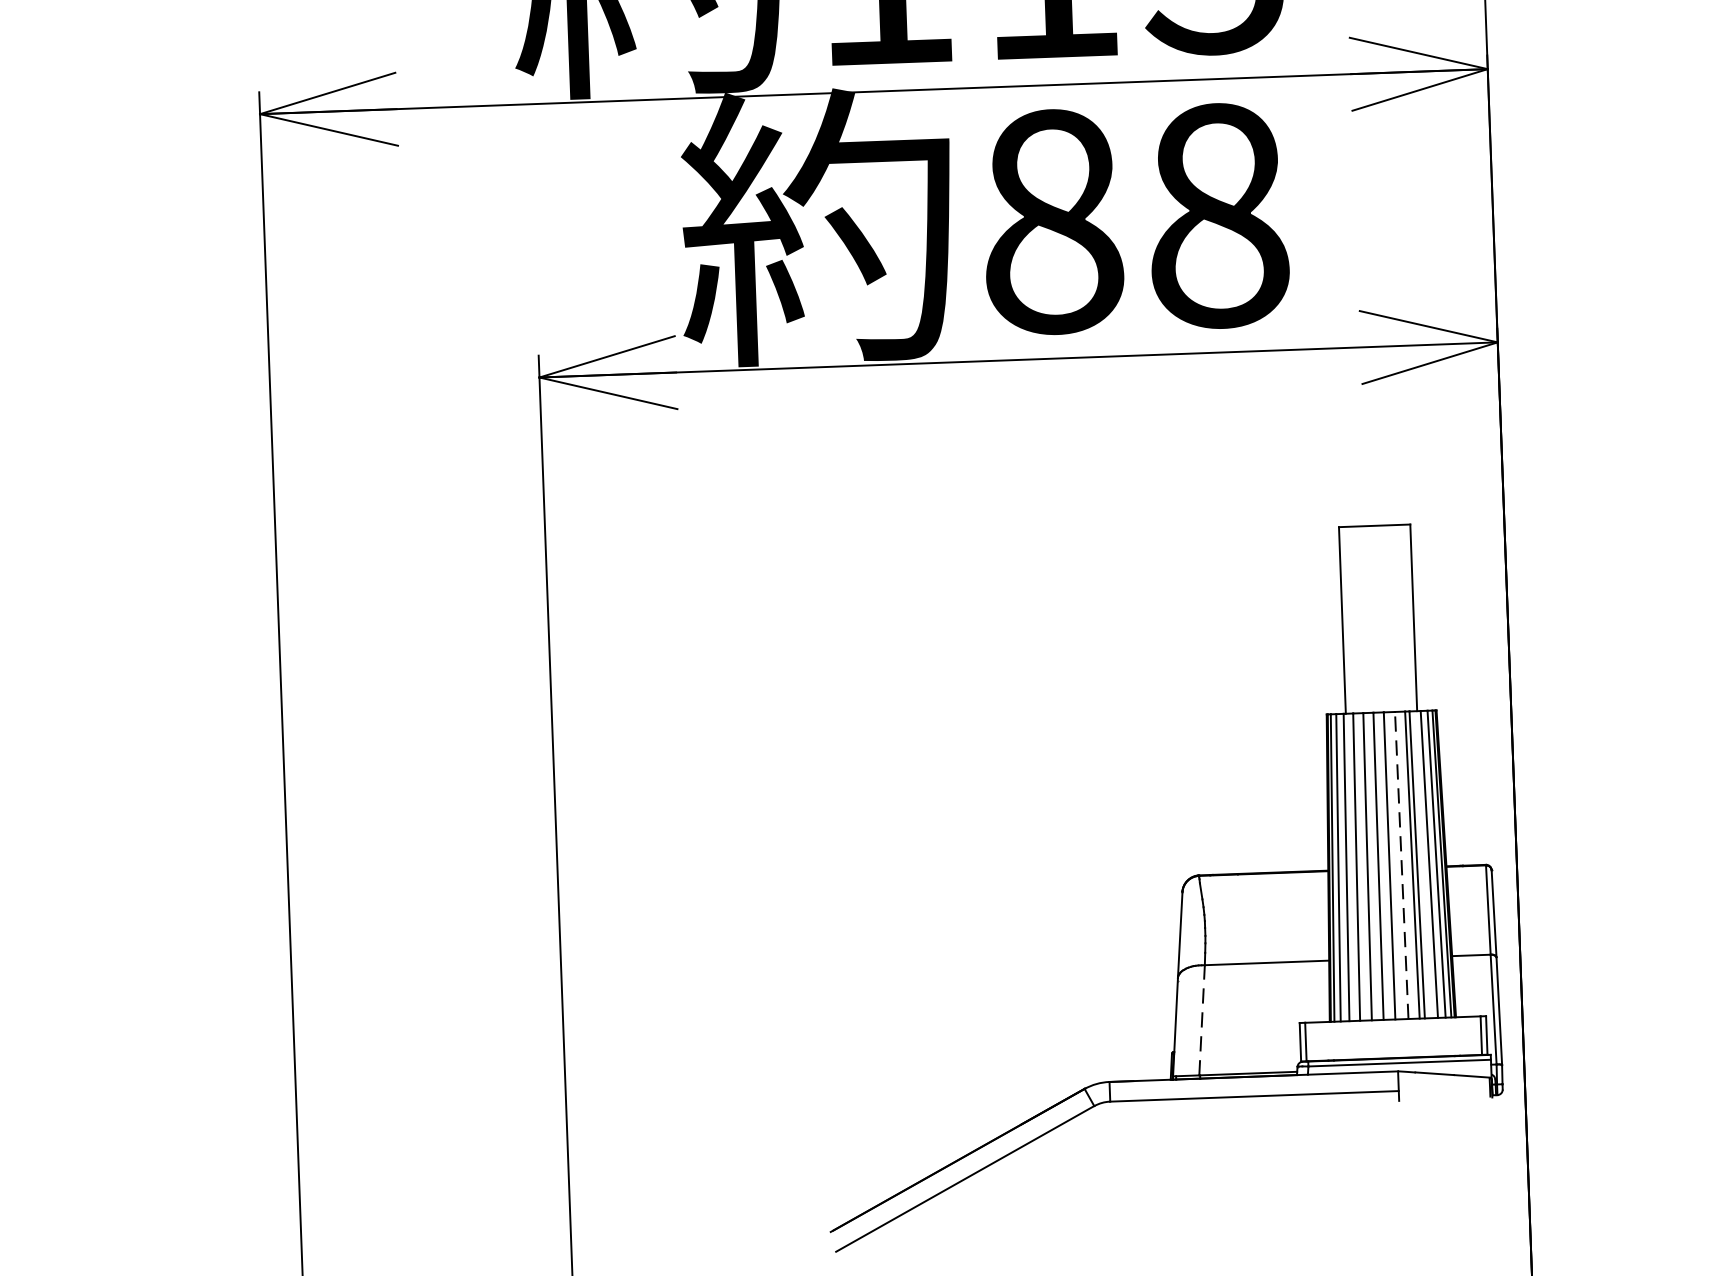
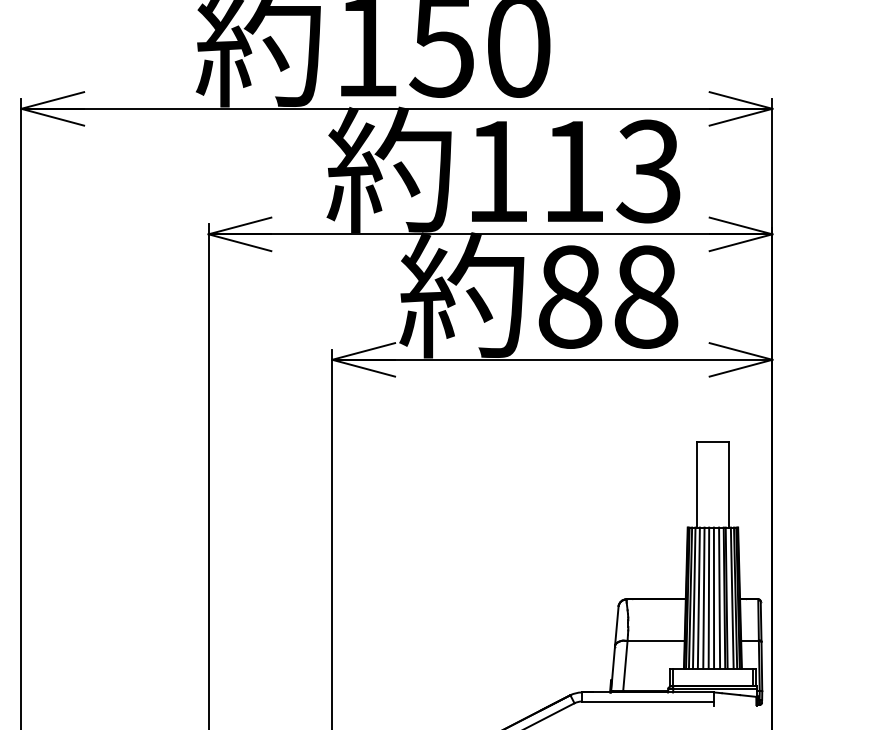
line: (1401, 866) -> (719, 598), dashed -> solid
line: (1202, 1019) -> (625, 665), dashed -> solid

